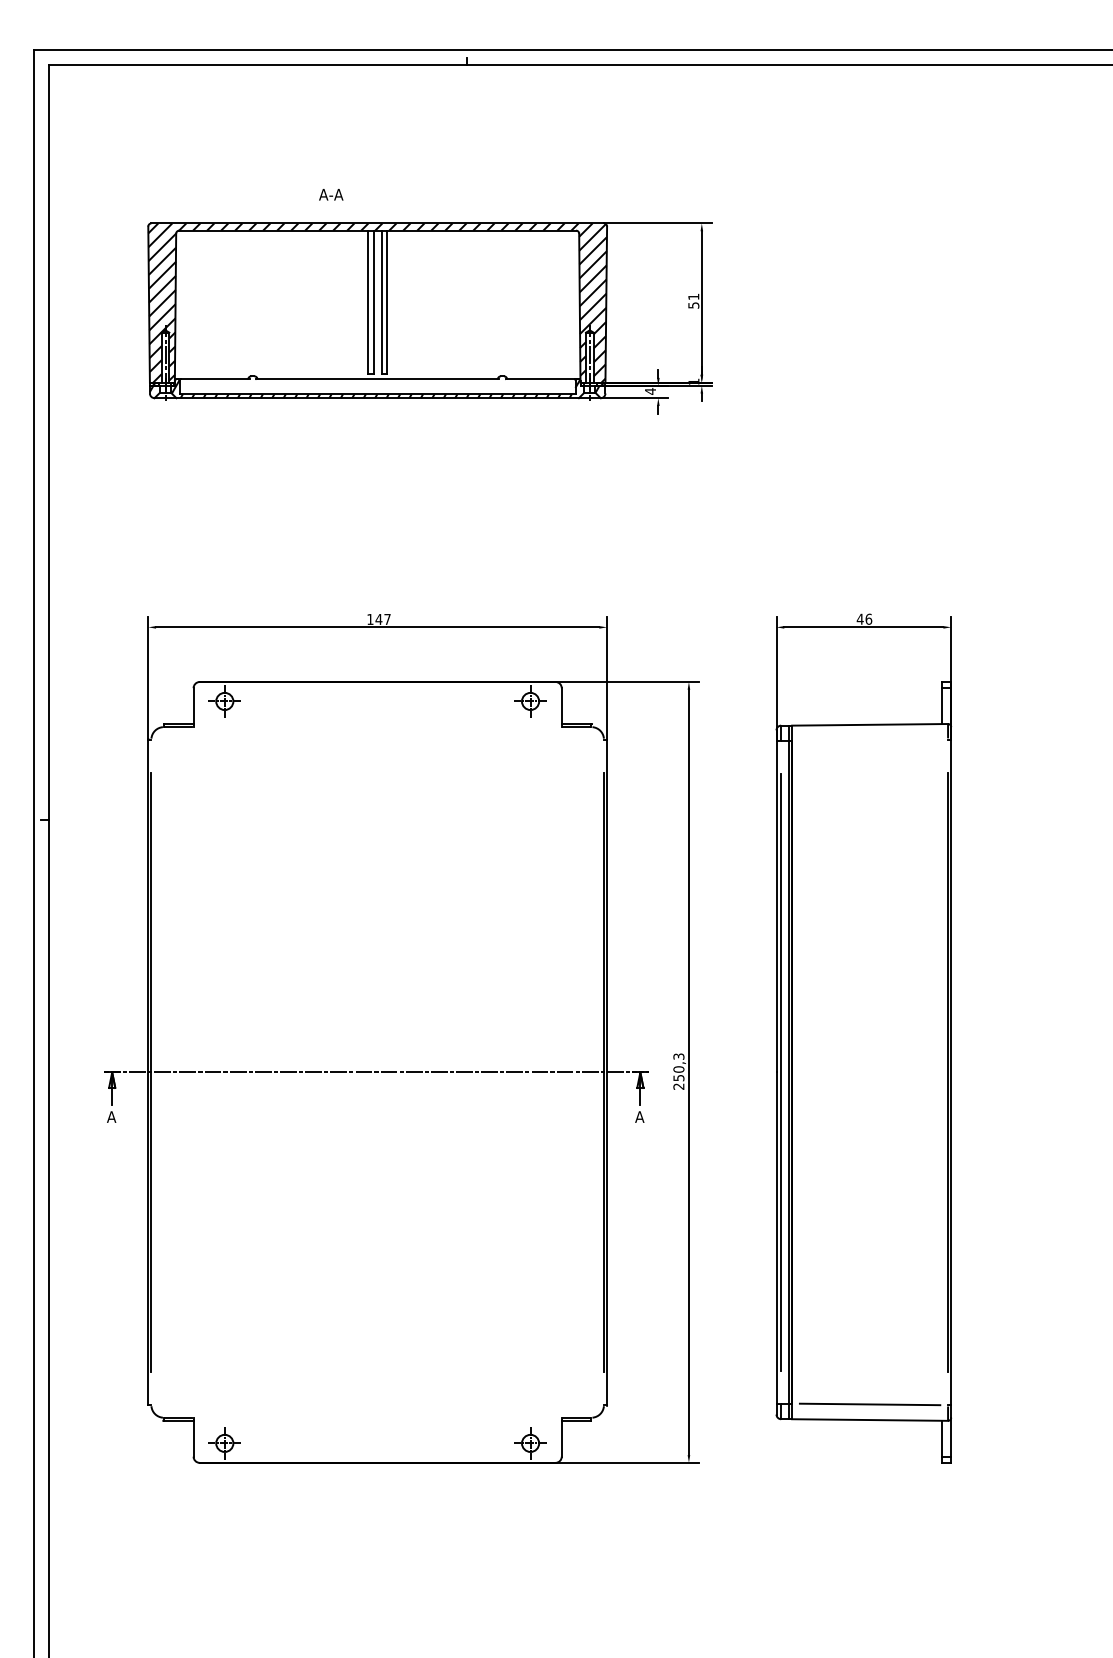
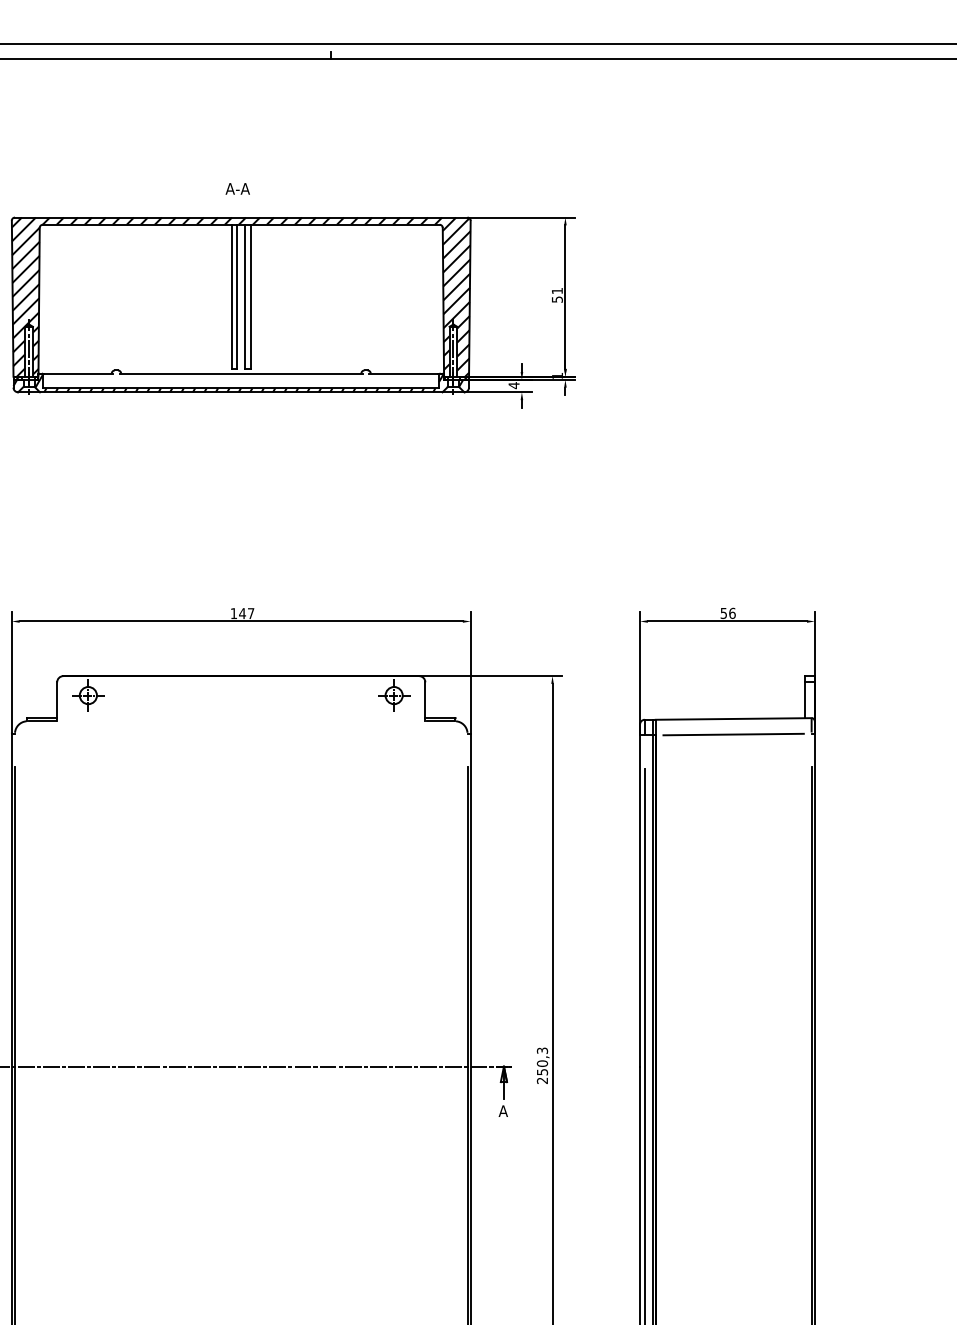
text: (331, 194) -> (238, 188), moved
text: (859, 618) -> (723, 612), 46 -> 56
line: (869, 740) -> (733, 734), added

